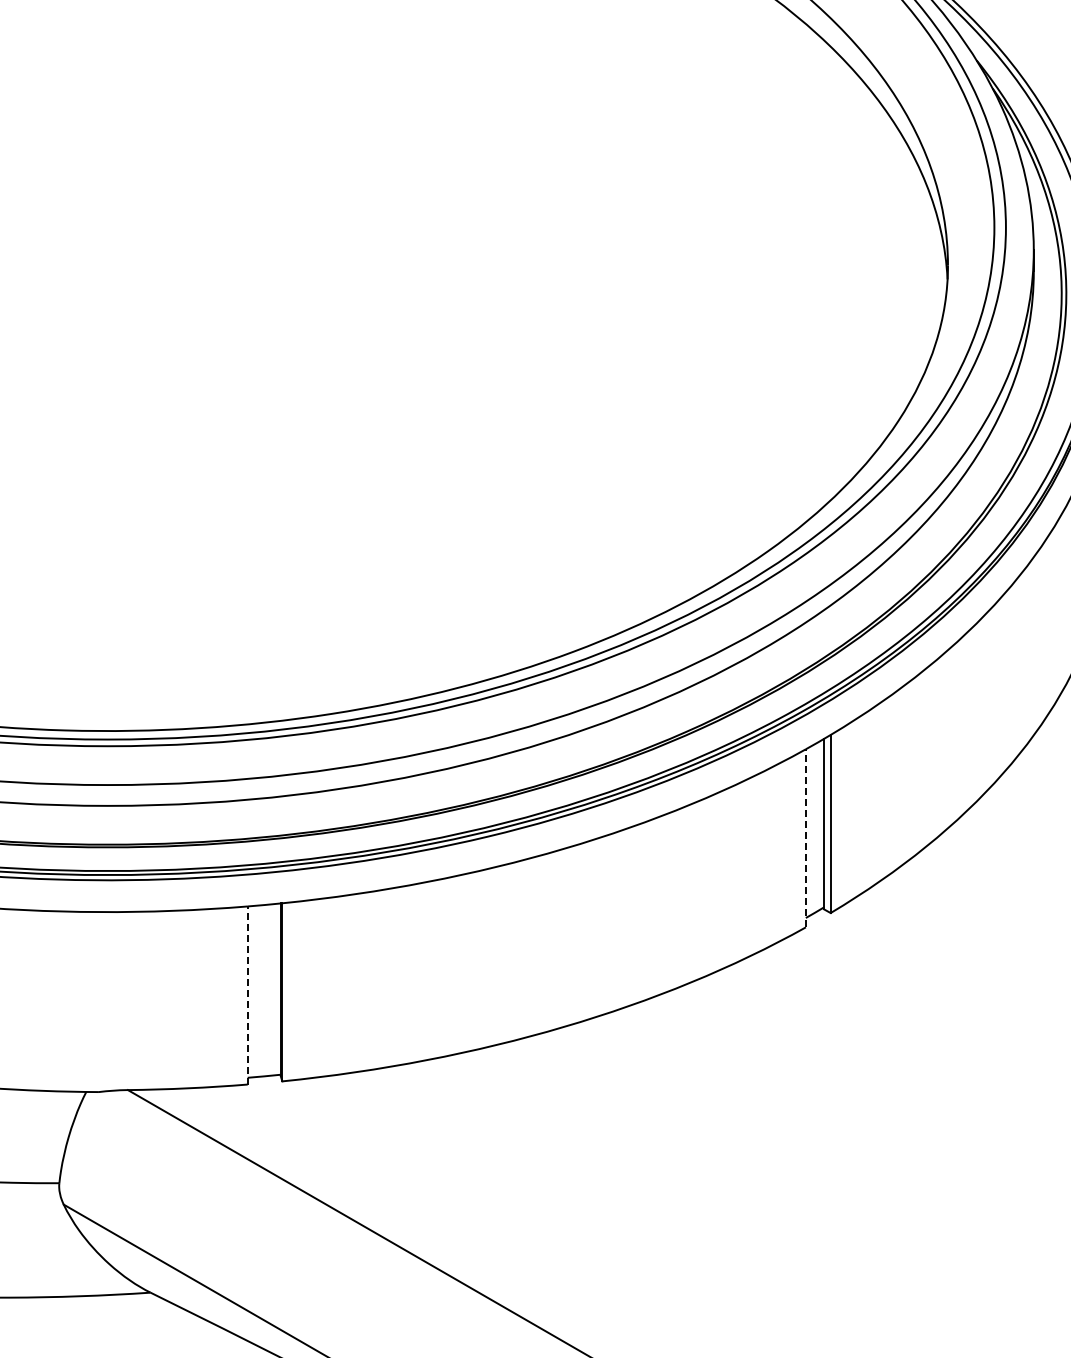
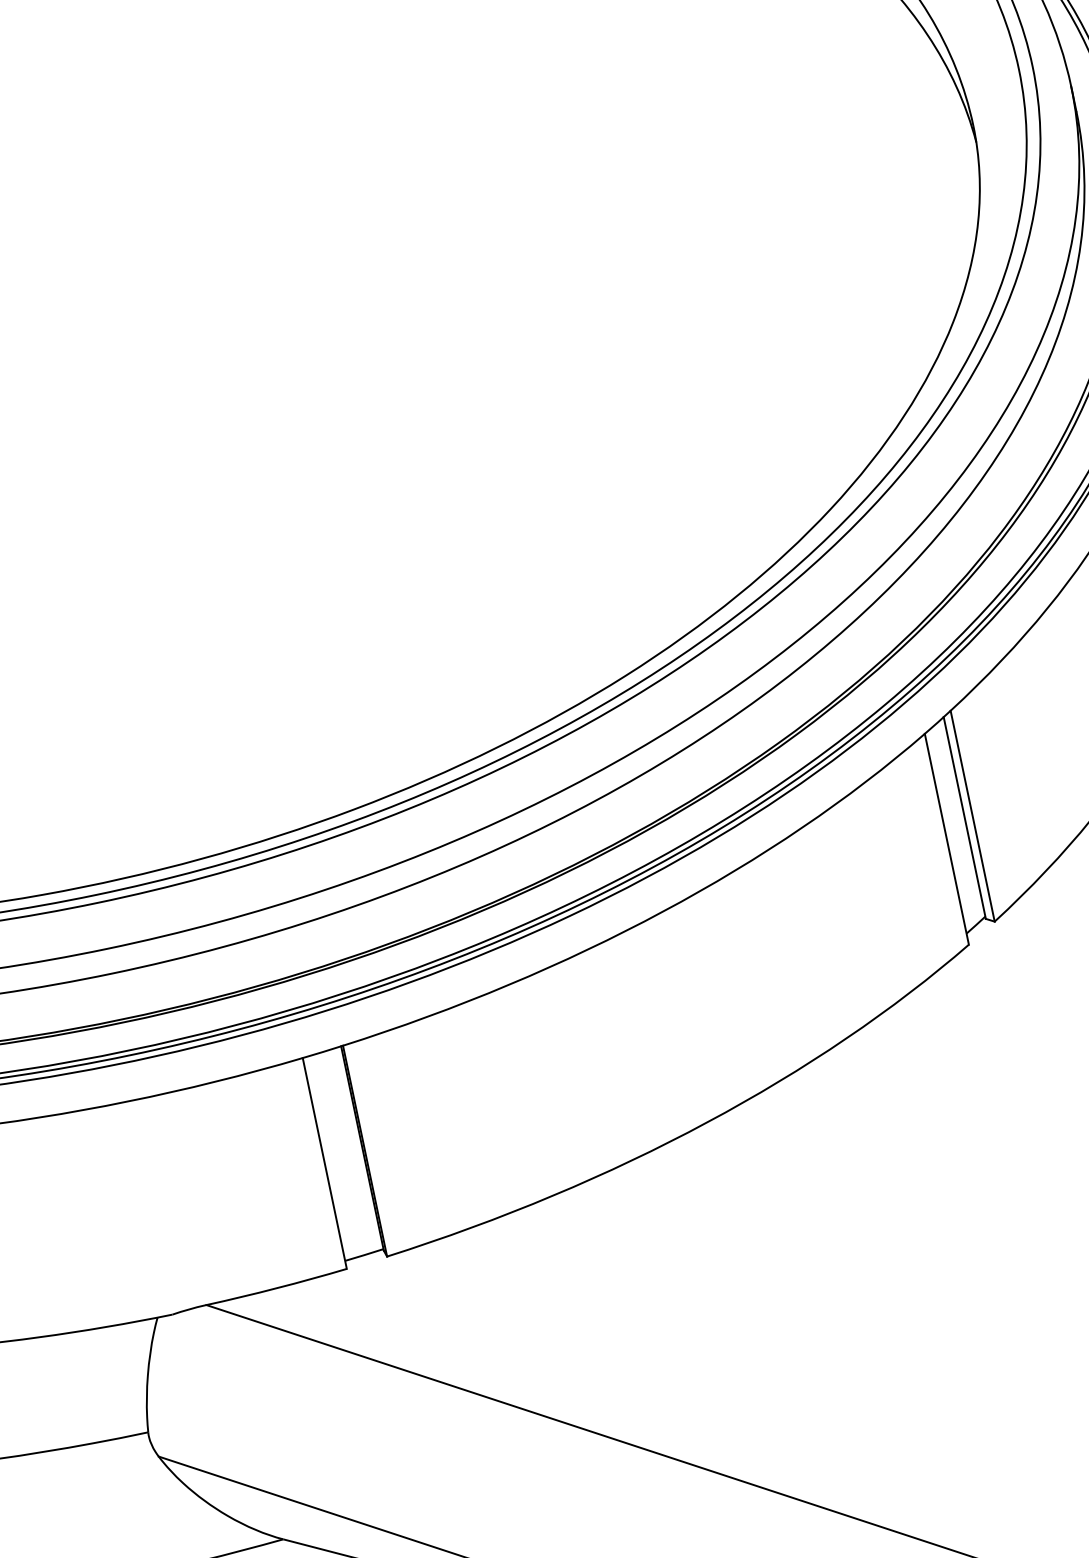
line: (805, 837) -> (946, 838), dashed -> solid
line: (247, 995) -> (324, 1163), dashed -> solid

